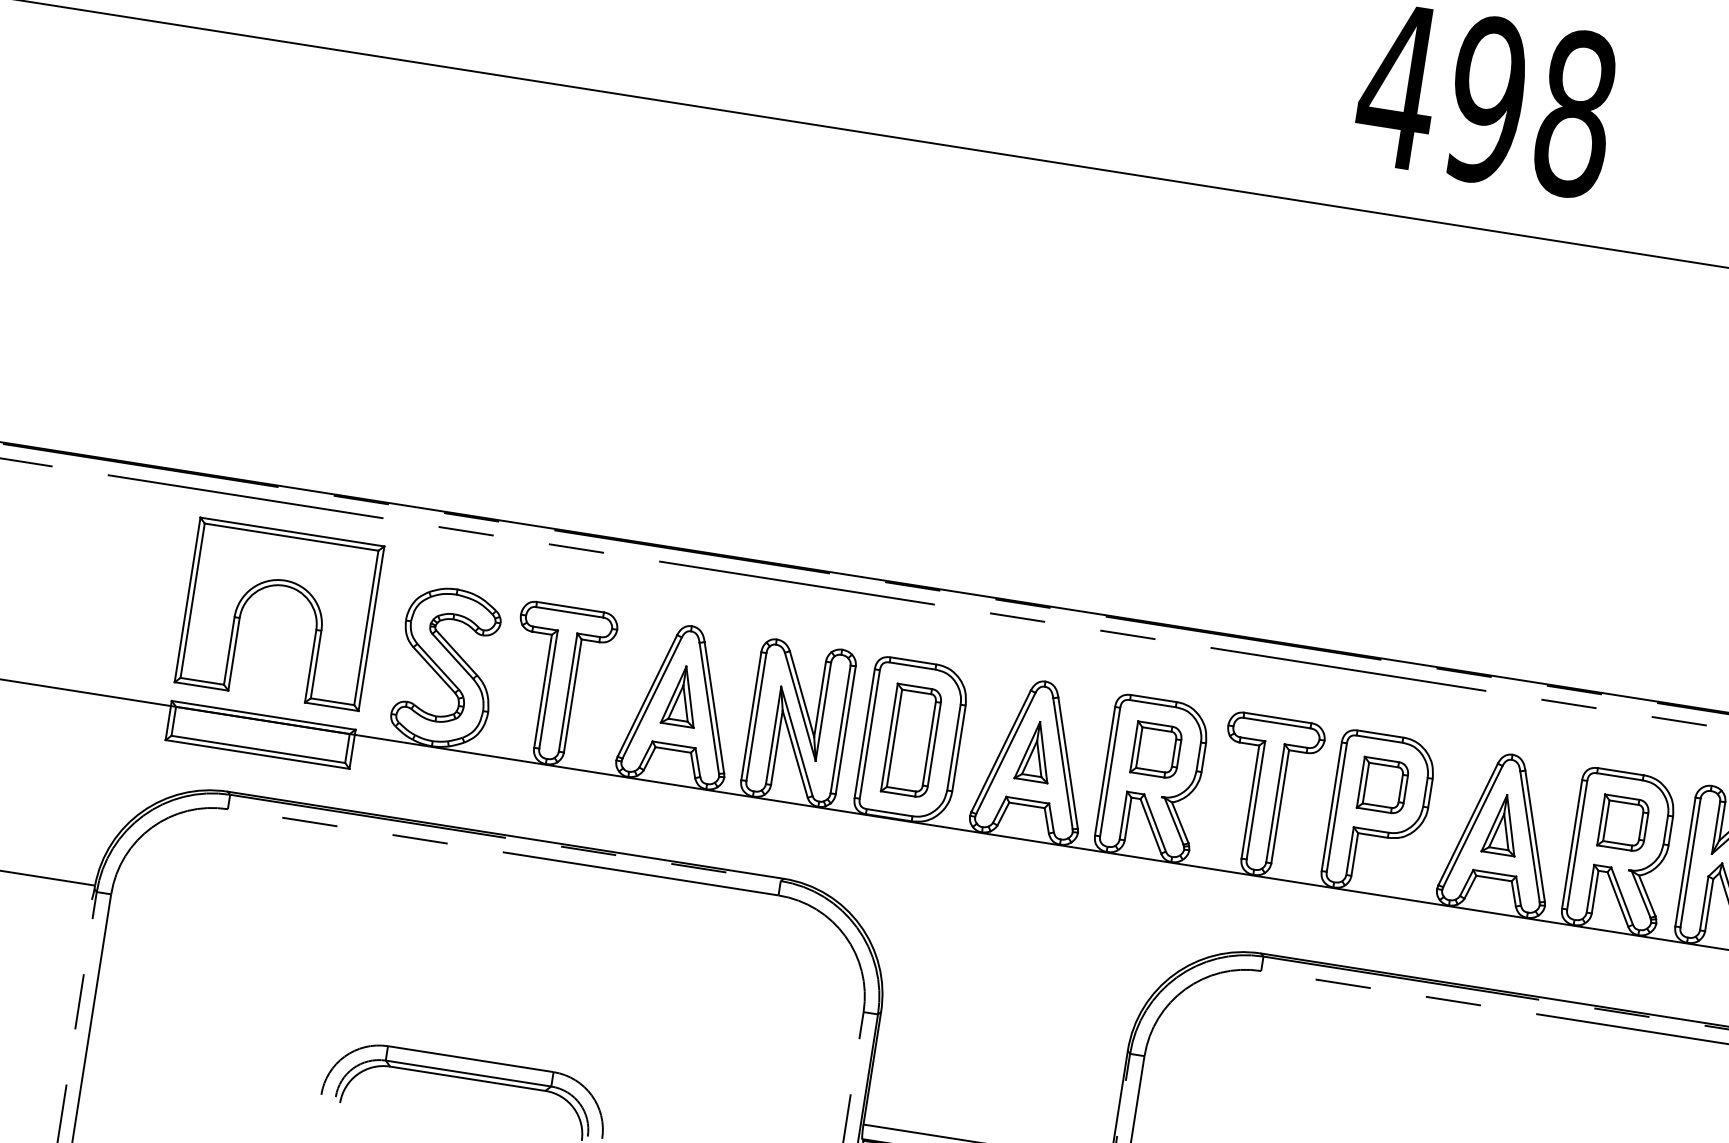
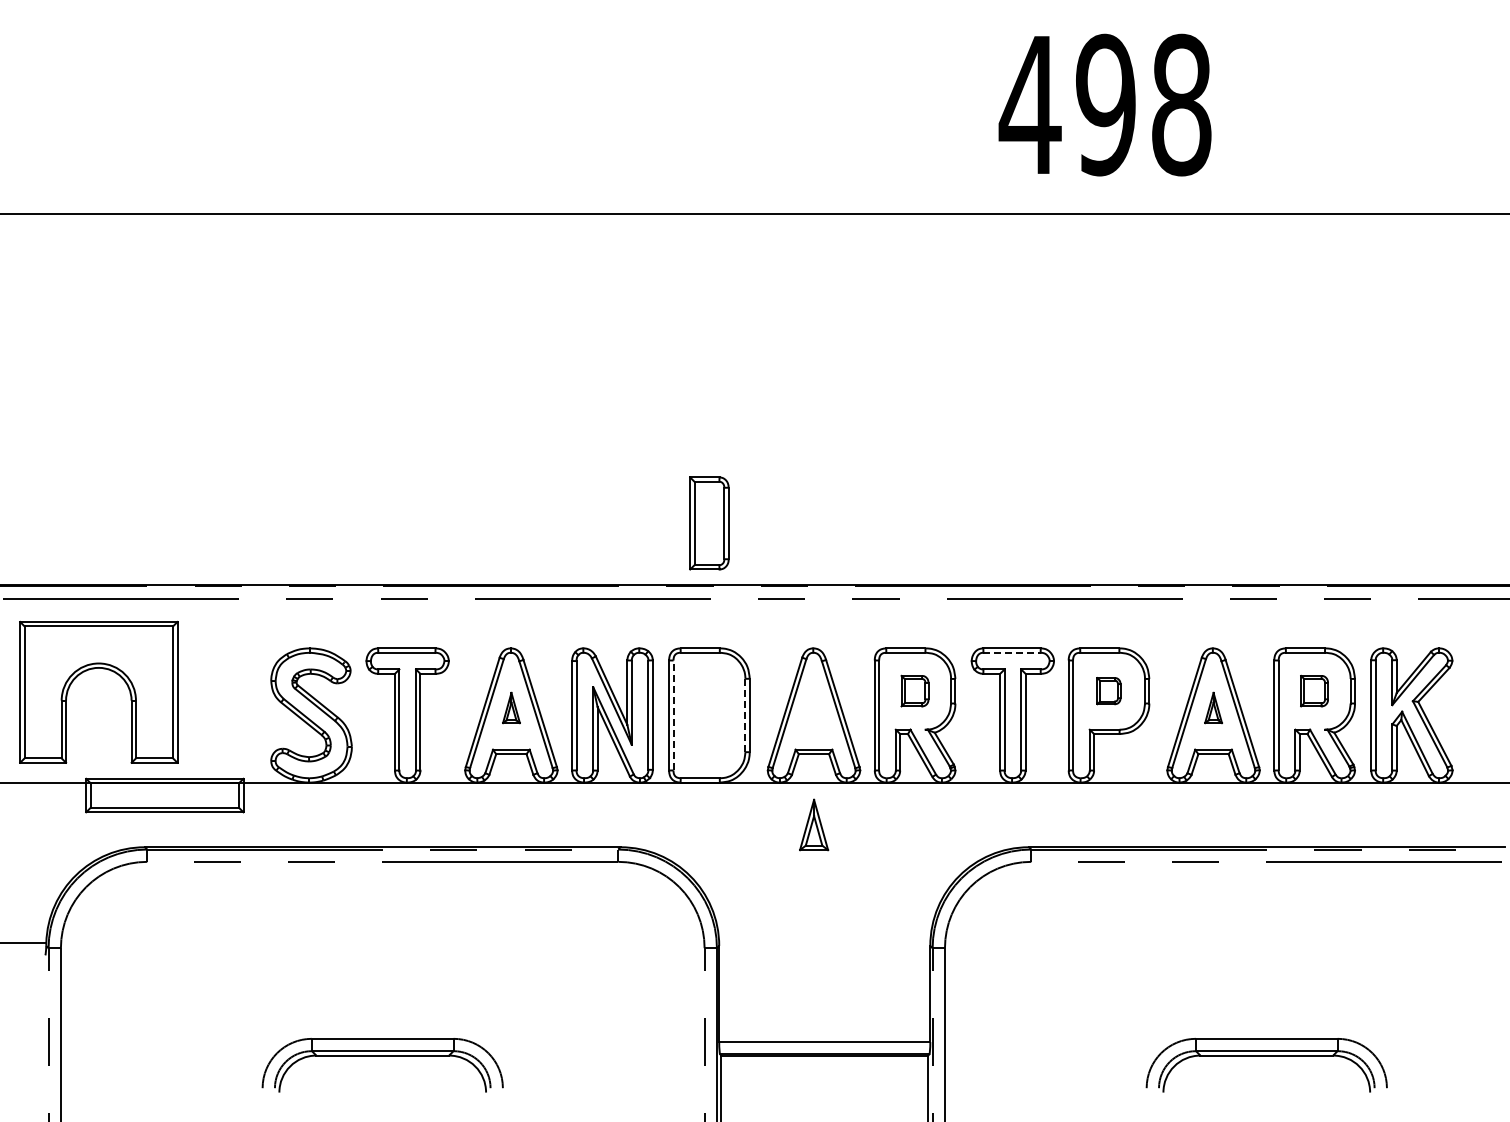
part: (278, 586) -> (94, 669), moved
part: (681, 695) -> (511, 707), size x0.6
line: (1277, 722) -> (1012, 652), solid -> dashed
line: (869, 734) -> (673, 715), solid -> dashed
part: (911, 741) -> (709, 523), moved
line: (953, 747) -> (745, 715), solid -> dashed
part: (1156, 749) -> (914, 690), size x0.7
part: (1036, 750) -> (814, 824), moved
part: (1382, 784) -> (1108, 690), size x0.6
part: (1623, 822) -> (1314, 690), size x0.7
part: (1502, 823) -> (1213, 707), size x0.6

